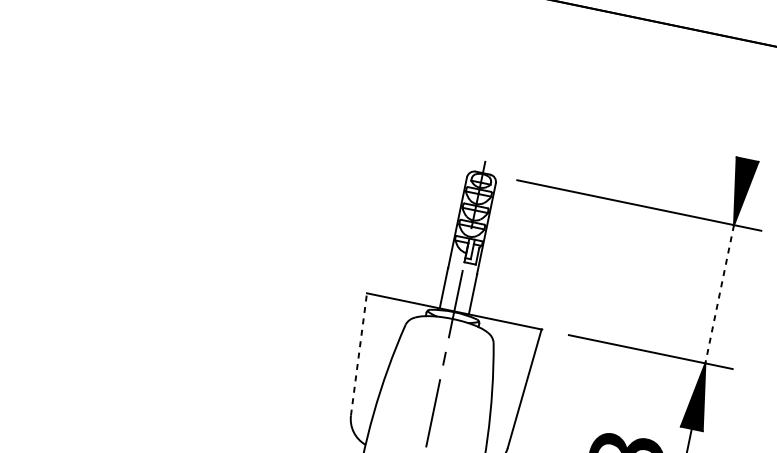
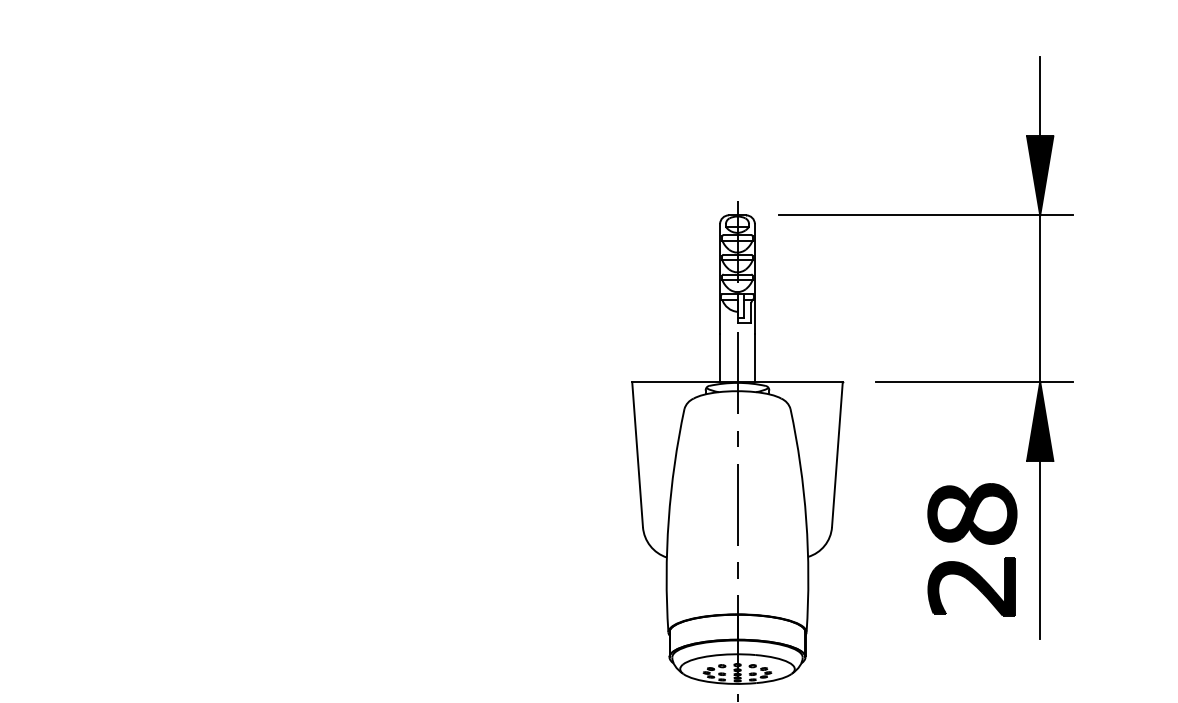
line: (754, 126) -> (1040, 96), added
line: (719, 294) -> (1040, 299), dashed -> solid
line: (358, 354) -> (637, 454), dashed -> solid

